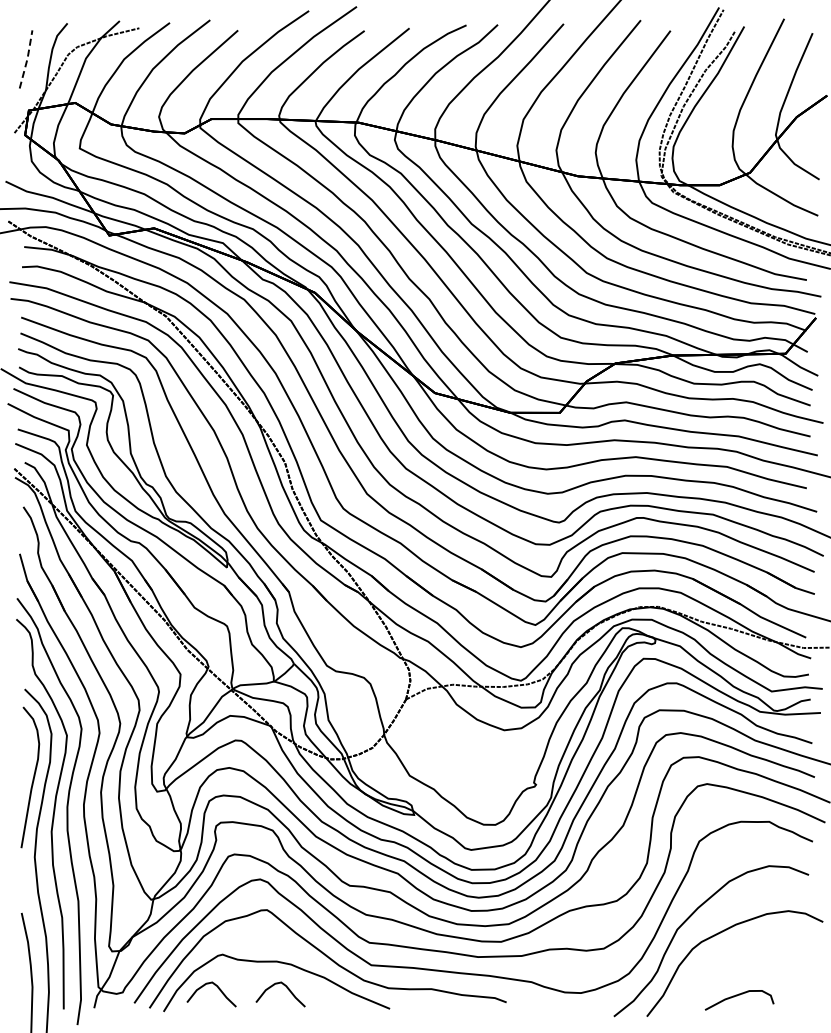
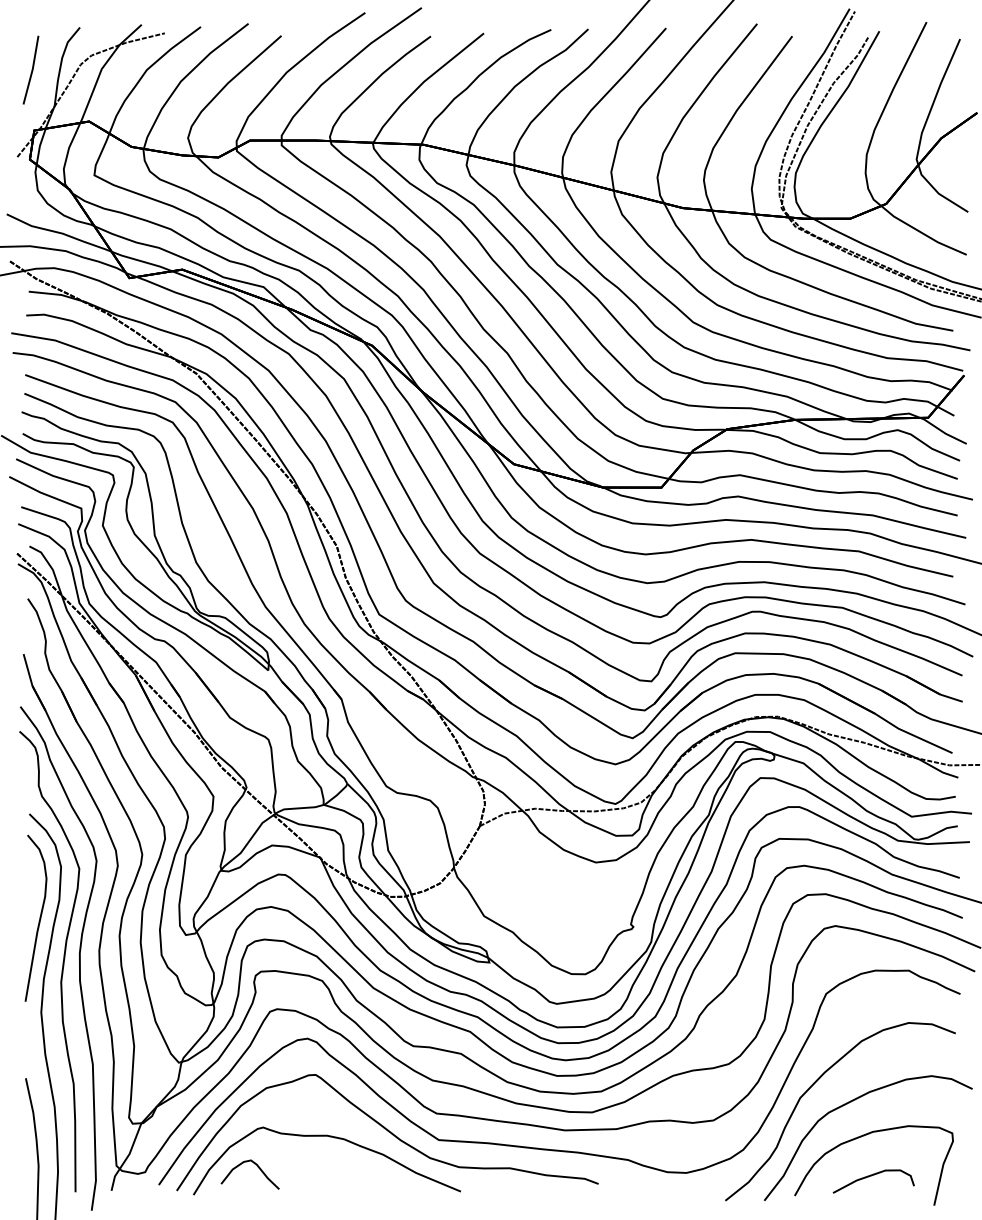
line: (27, 58) -> (32, 69), dashed -> solid
curve: (731, 962) -> (864, 1136), added
curve: (286, 988) -> (338, 1167), removed

